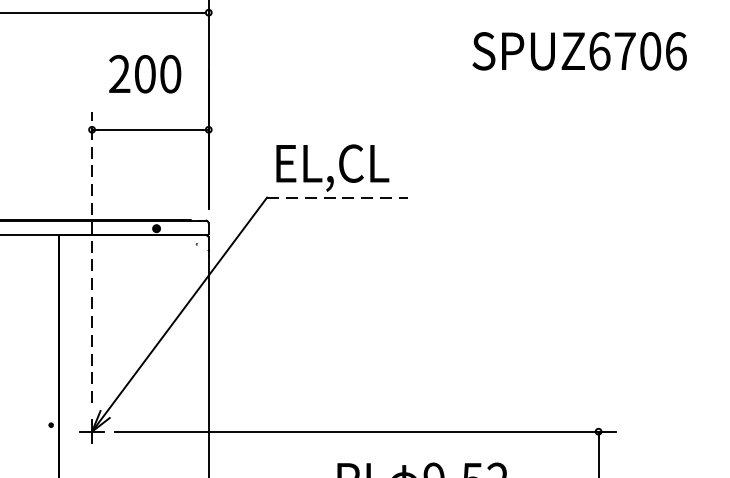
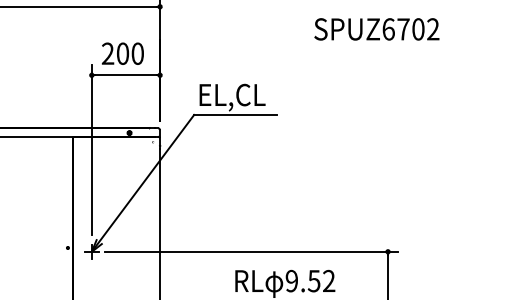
text: (676, 51) -> (433, 29), SPUZ6706 -> SPUZ6702
text: (144, 73) -> (122, 53), moved
line: (337, 196) -> (235, 114), dashed -> solid
line: (91, 256) -> (91, 149), dashed -> solid

